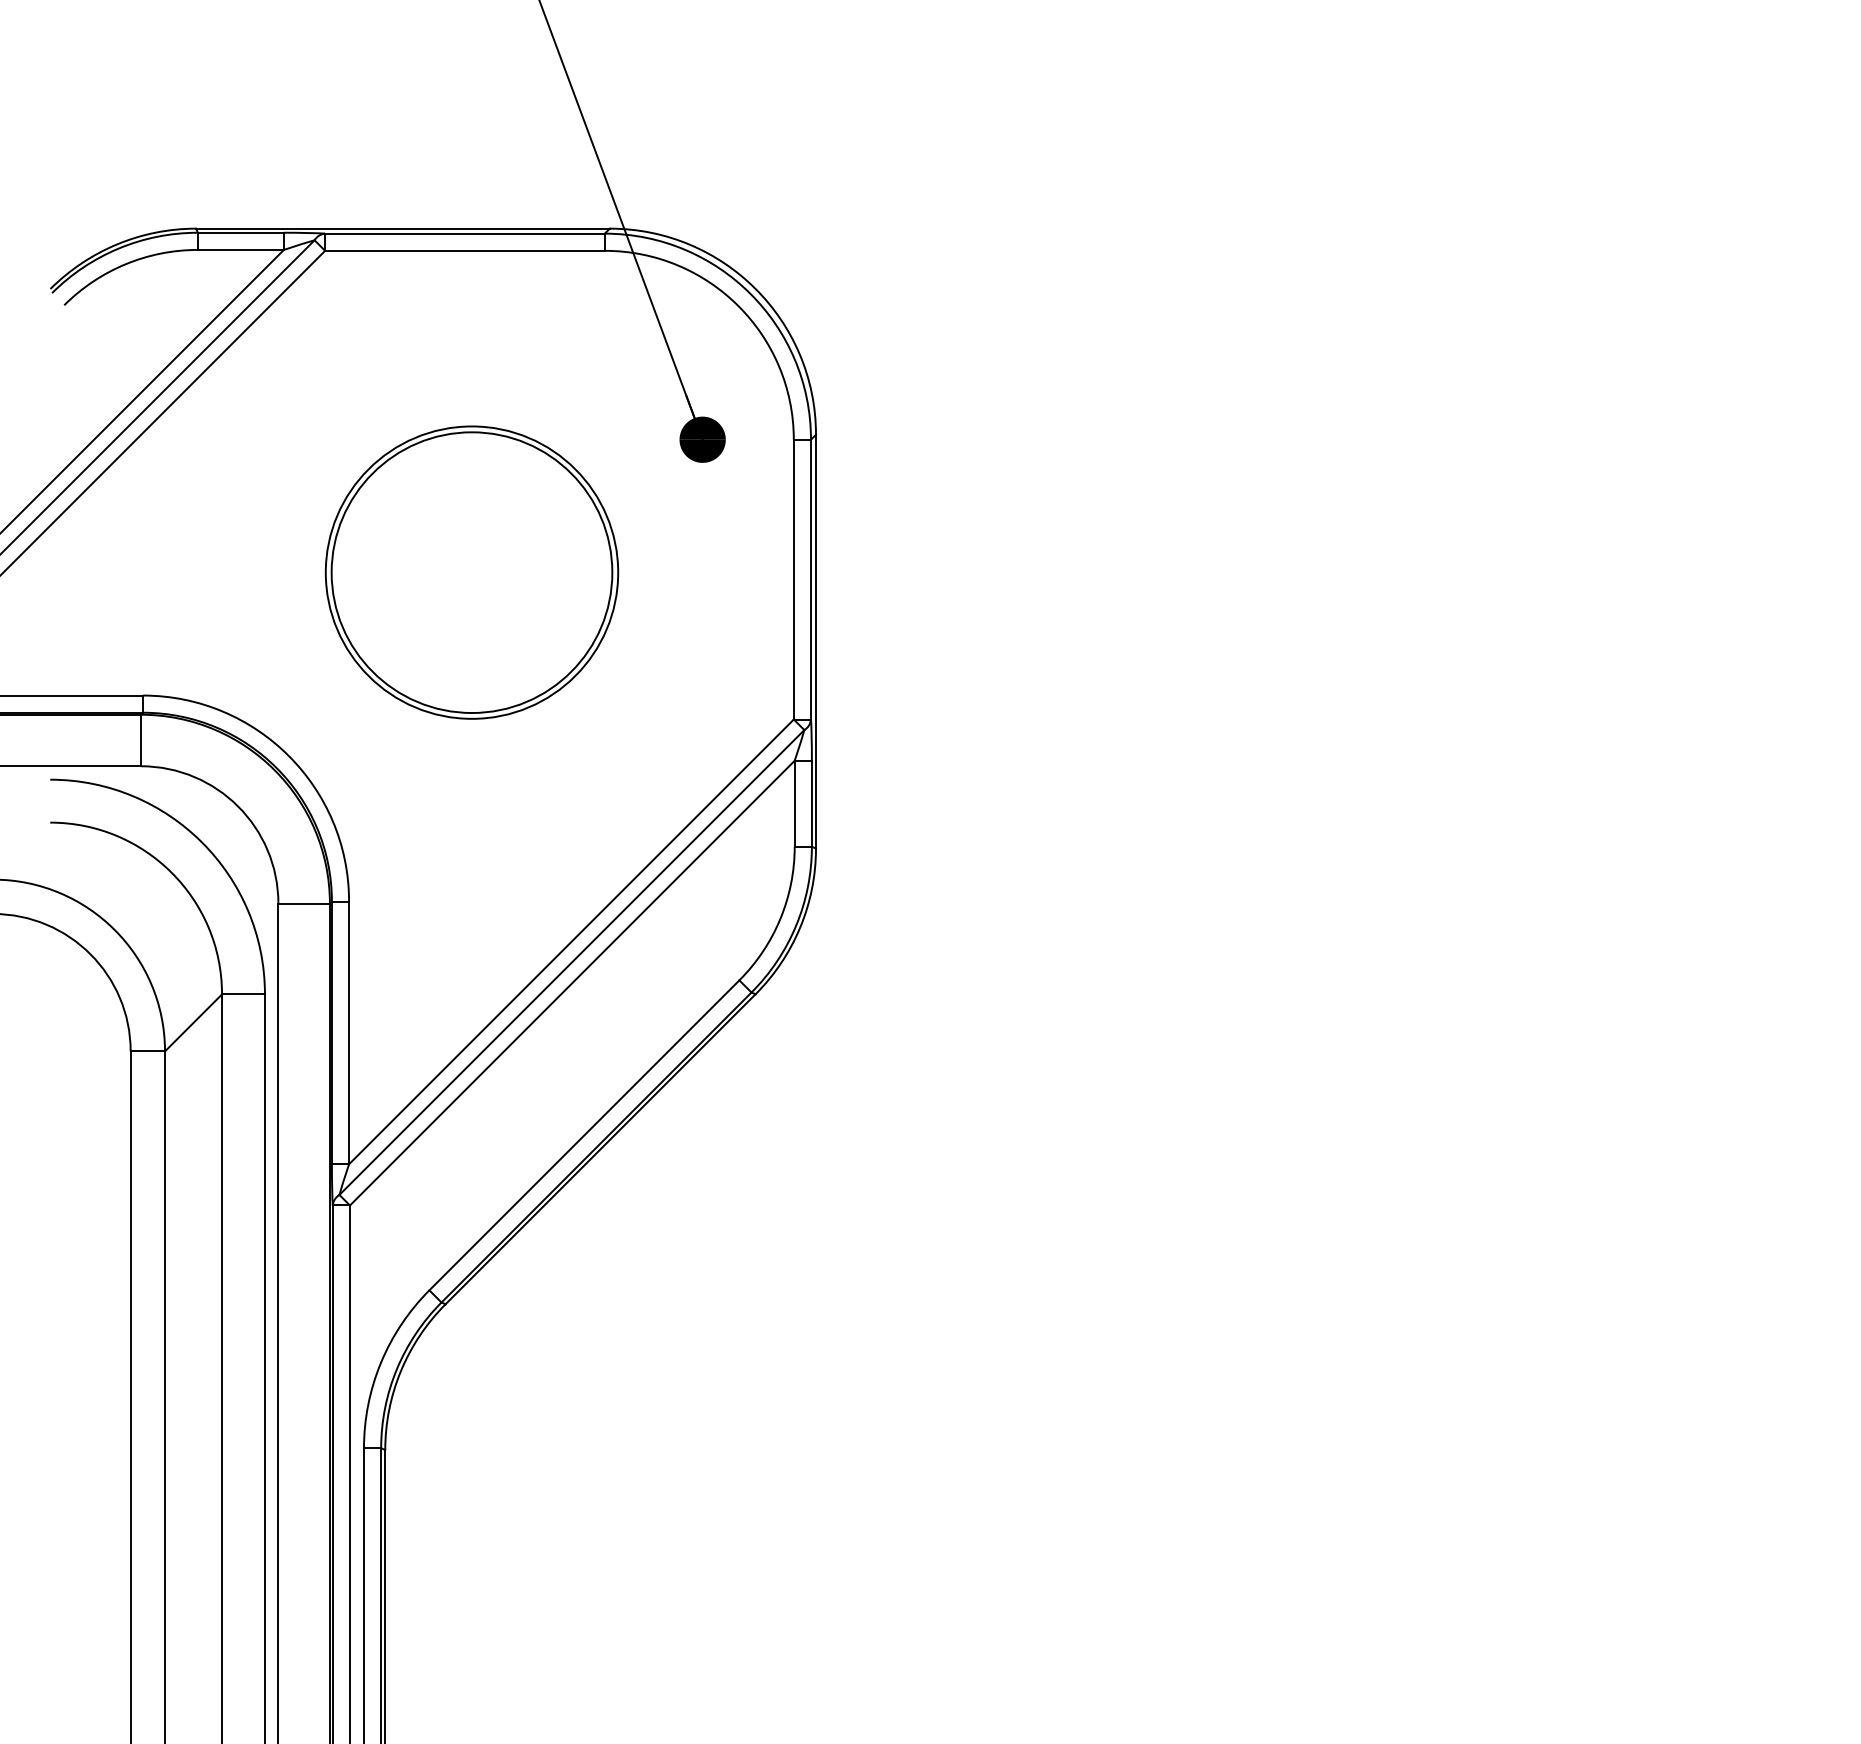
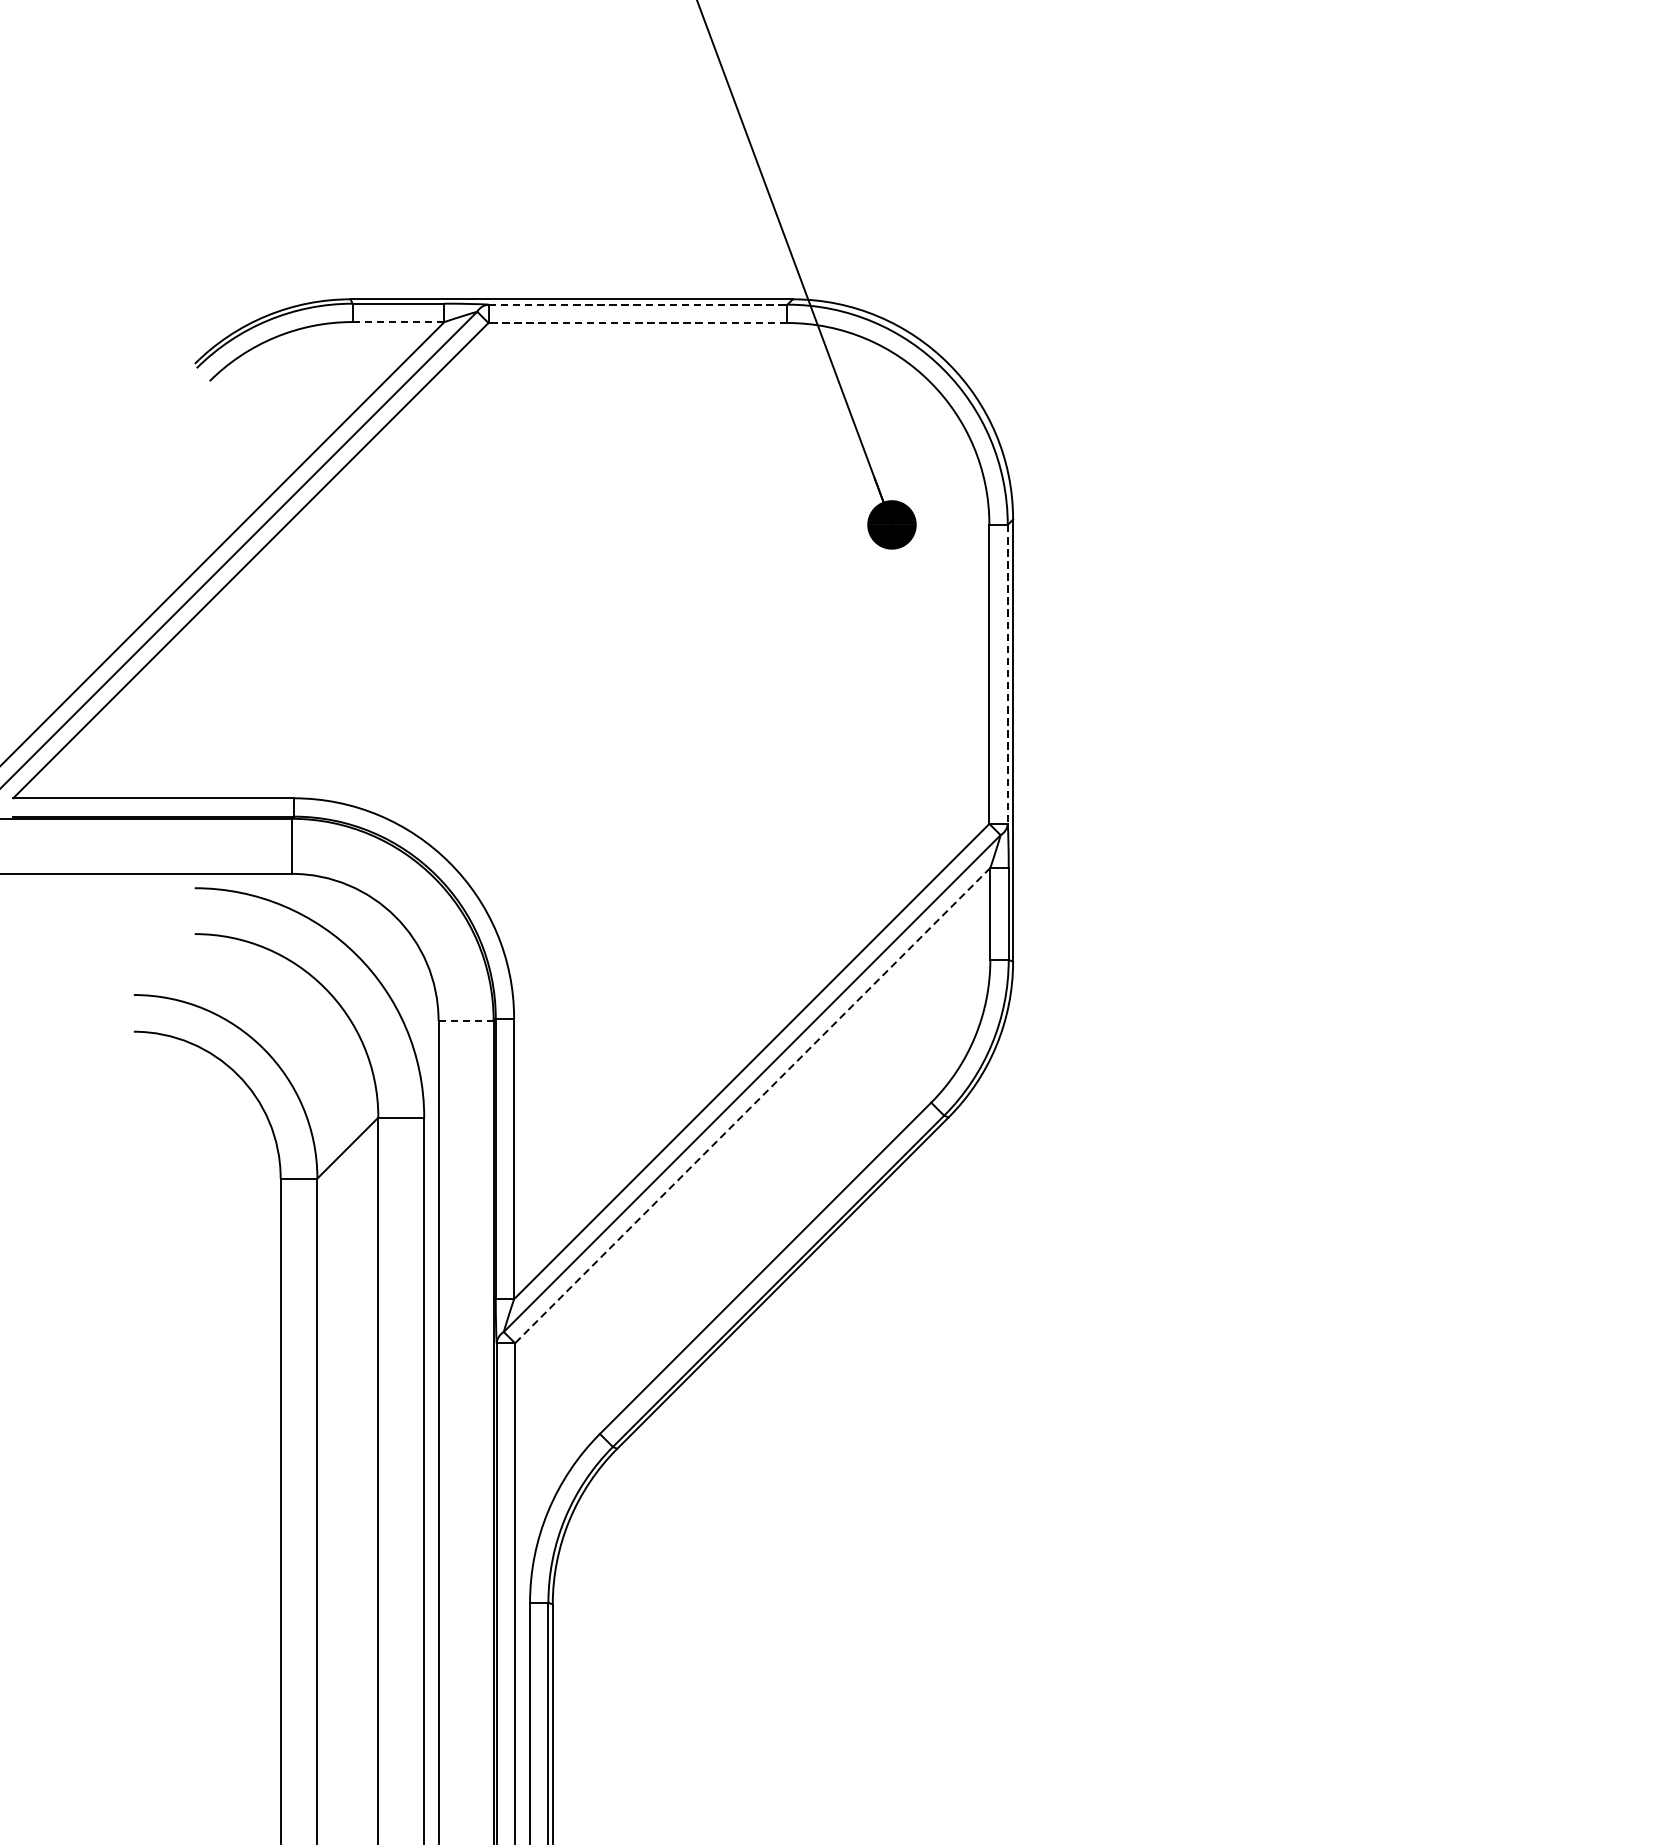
line: (465, 233) -> (638, 304), solid -> dashed
line: (240, 249) -> (398, 321), solid -> dashed
line: (465, 250) -> (638, 322), solid -> dashed
part: (471, 572) -> (644, 666), removed
line: (811, 579) -> (1008, 674), solid -> dashed
line: (304, 903) -> (466, 1020), solid -> dashed
line: (572, 983) -> (752, 1106), solid -> dashed

